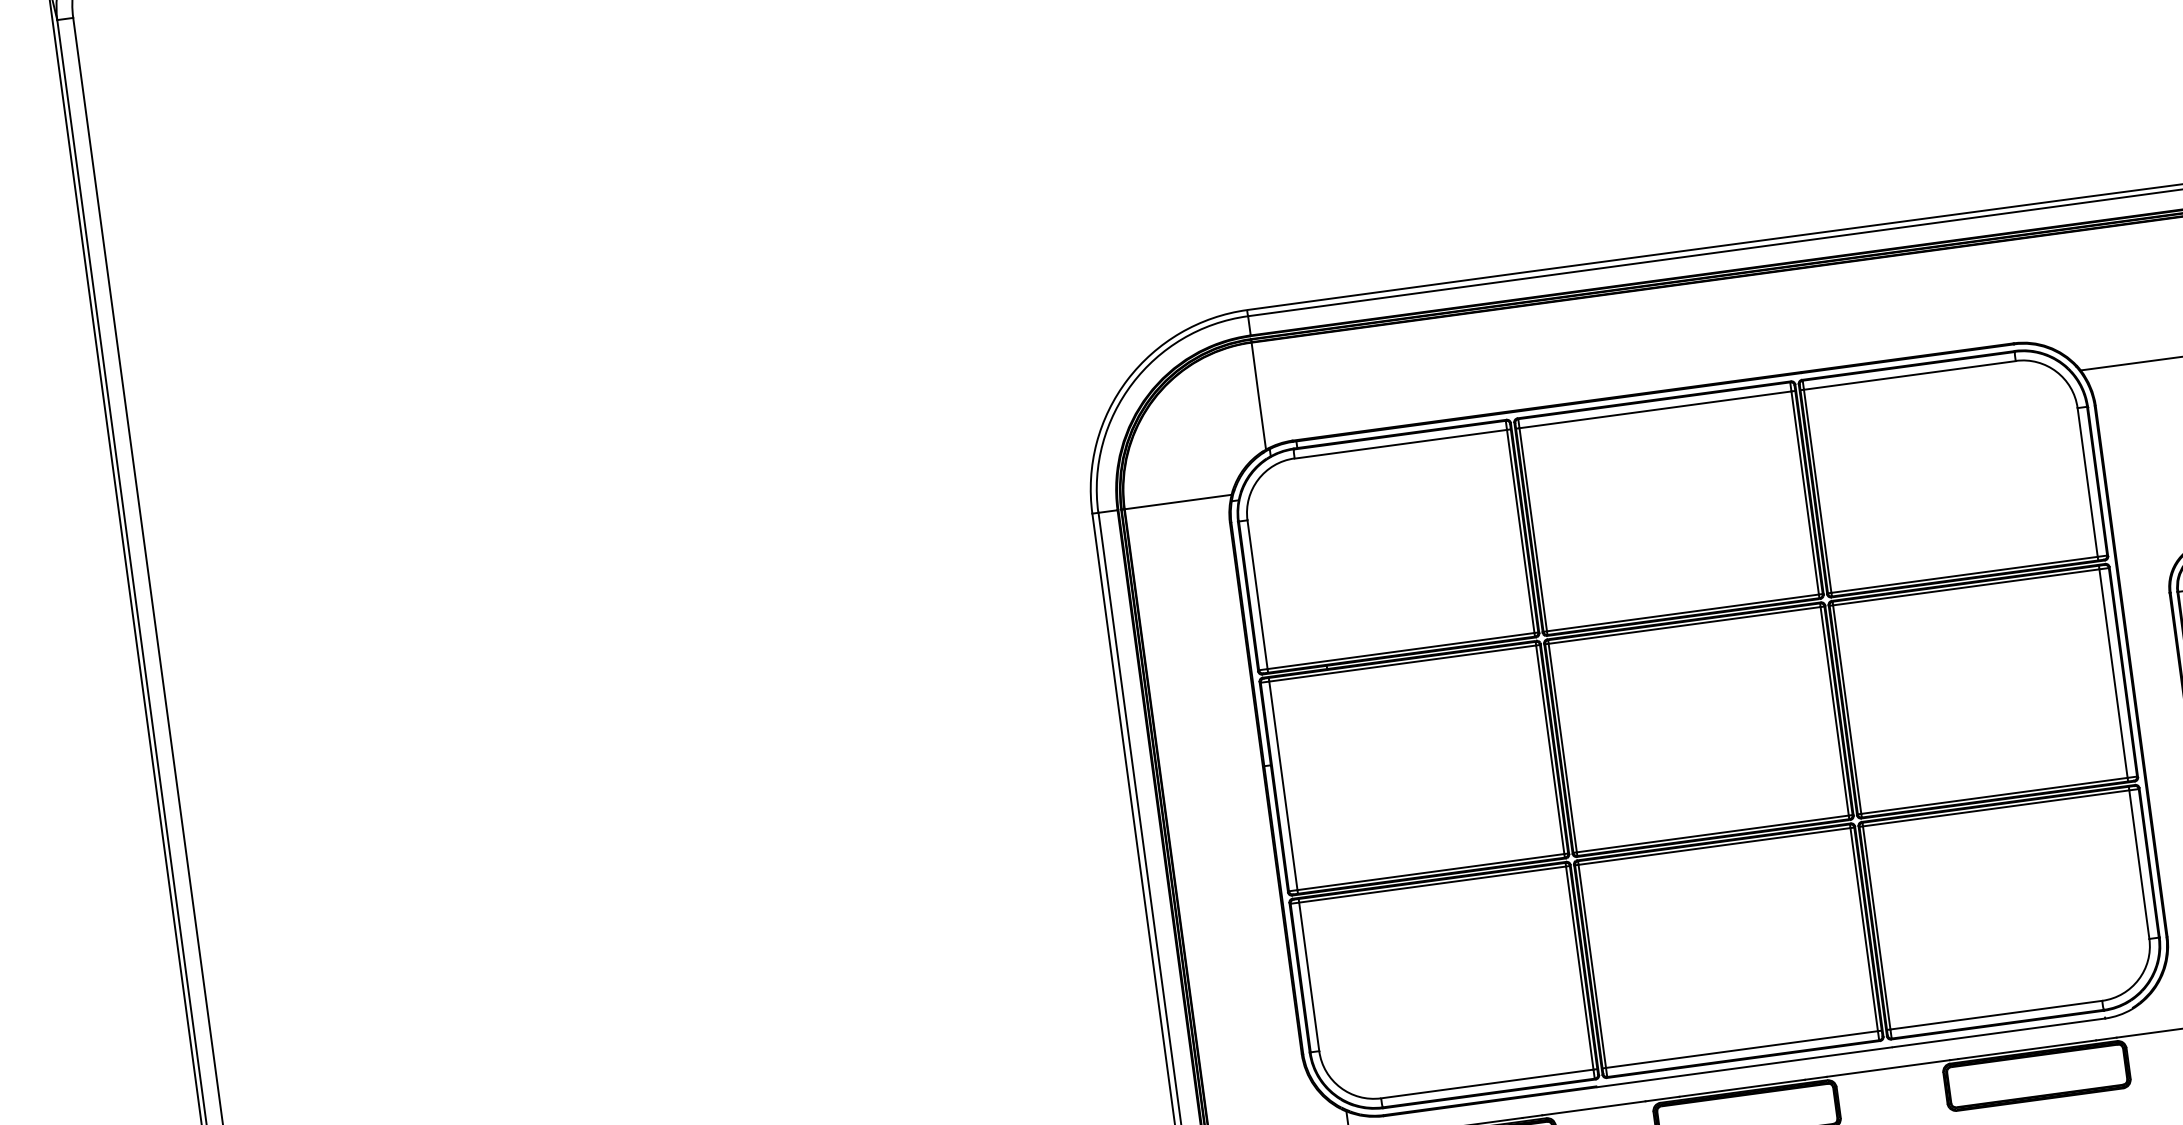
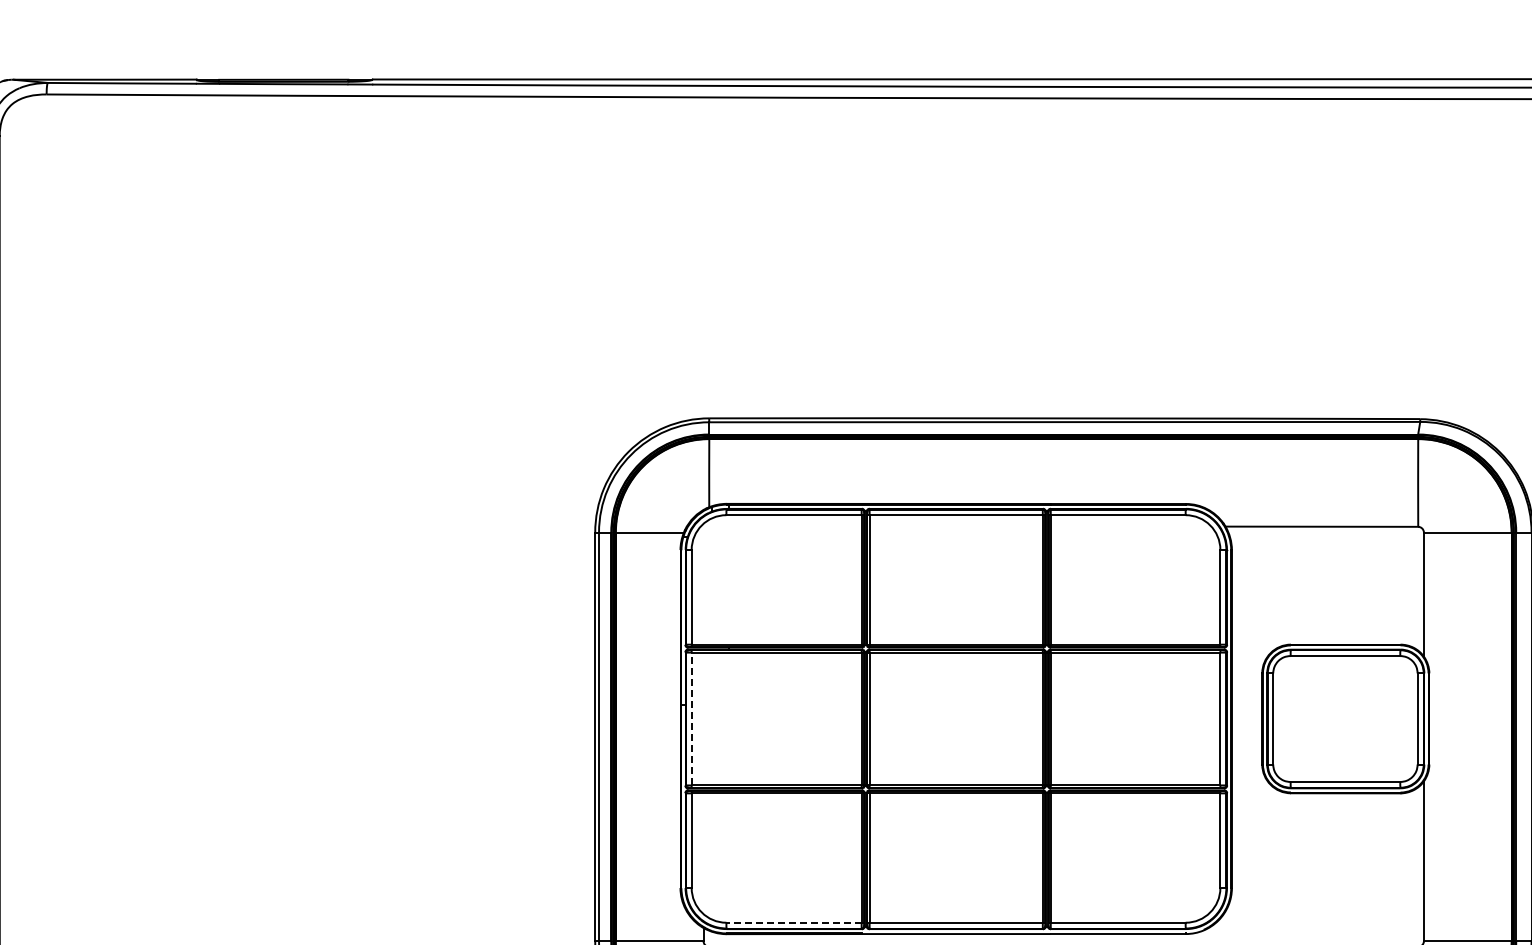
line: (1282, 785) -> (691, 718), solid -> dashed
line: (1488, 1083) -> (794, 922), solid -> dashed

